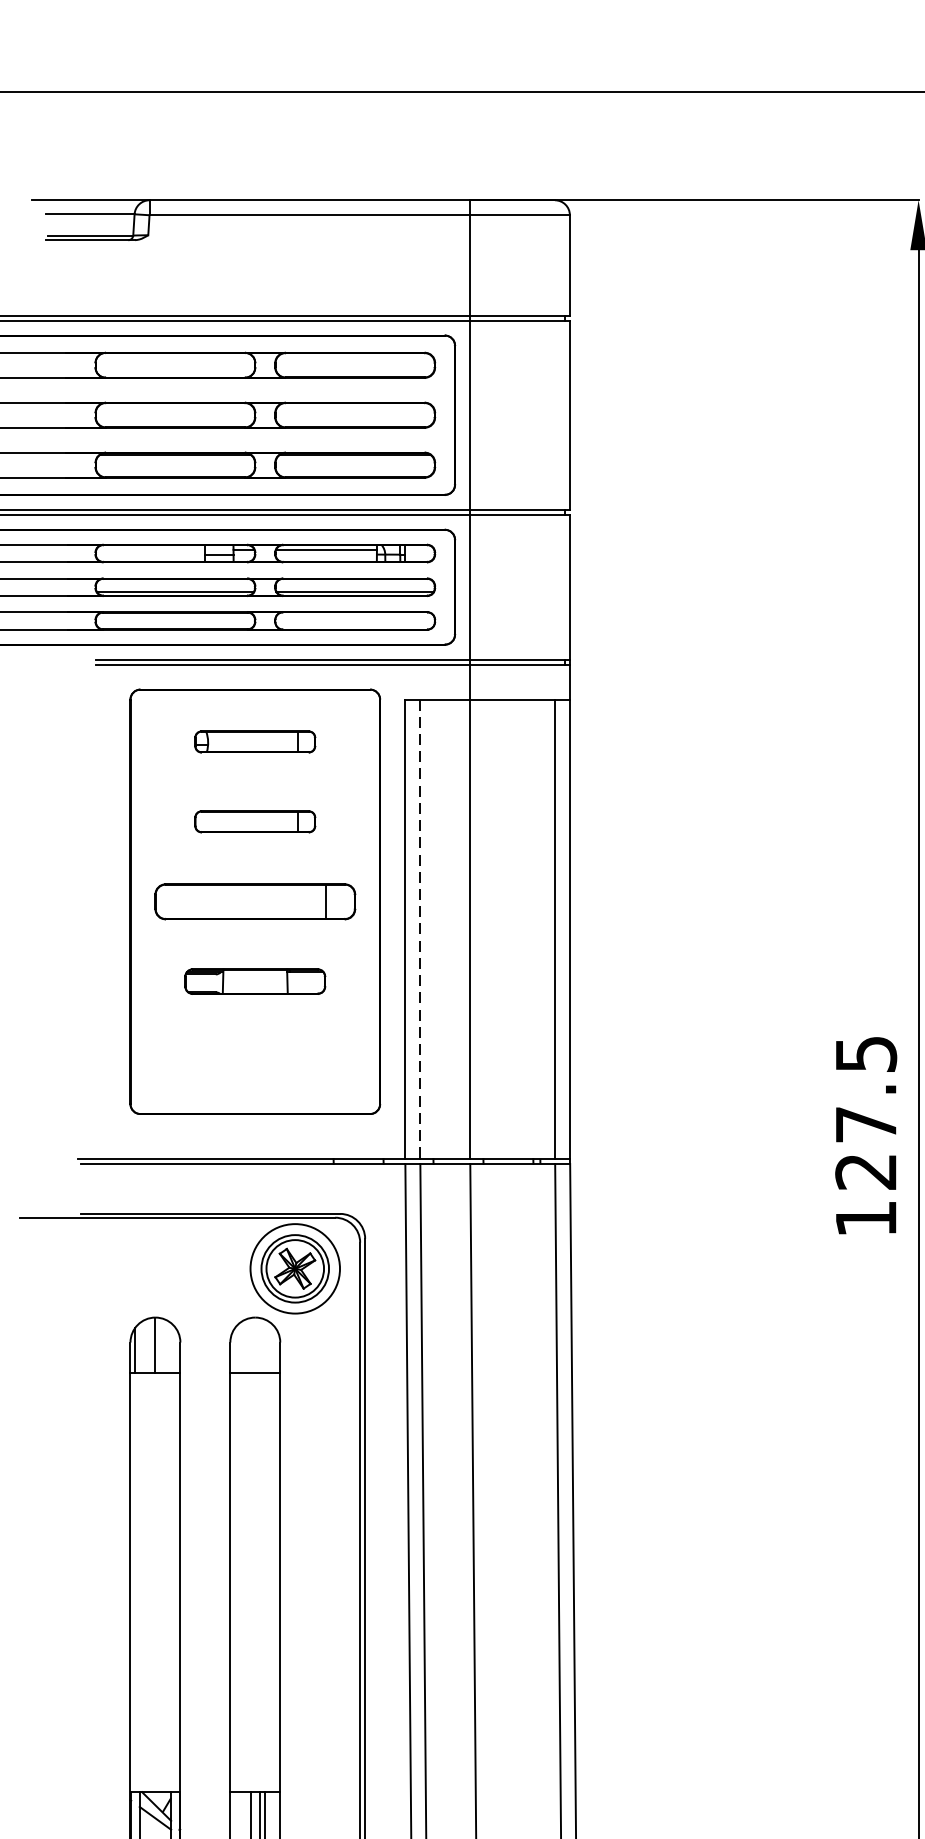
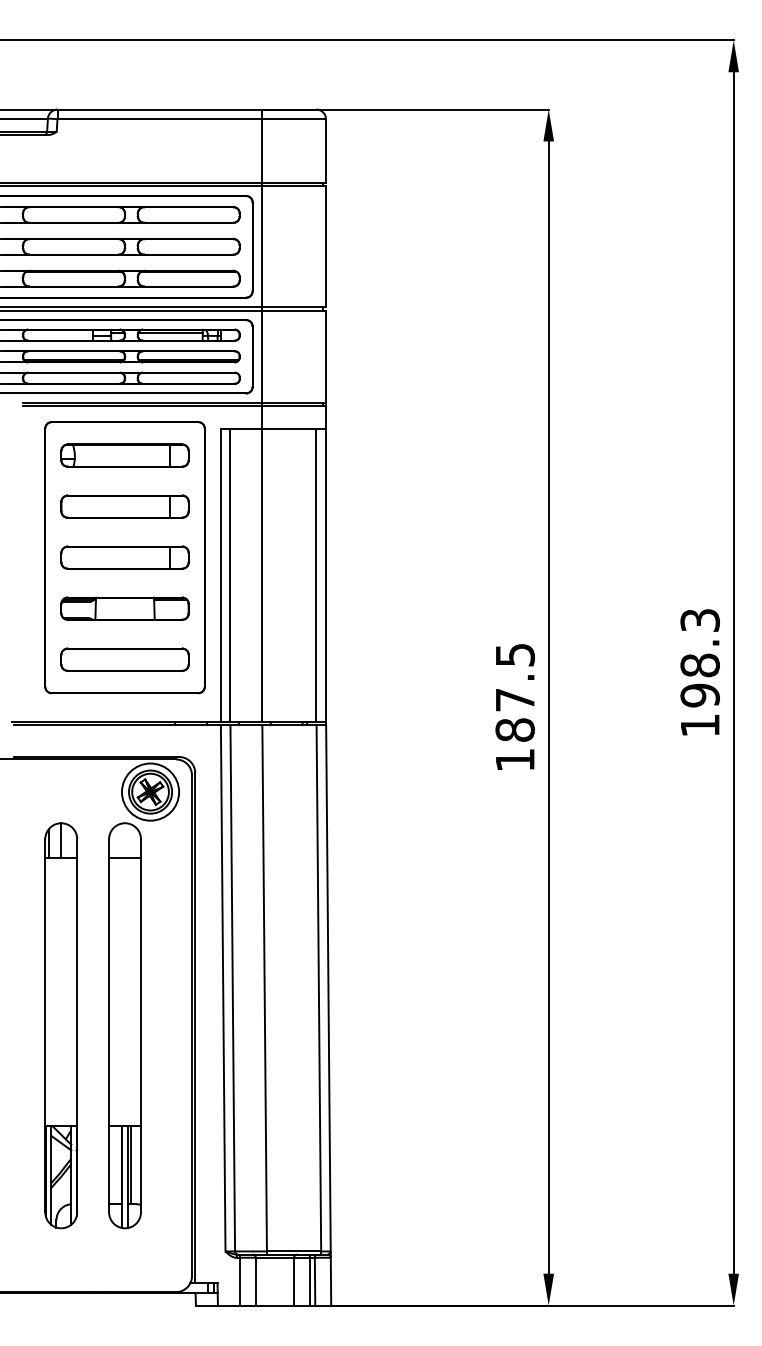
part: (254, 741) -> (124, 455), size x1.67
part: (254, 821) -> (124, 506), size x1.67
line: (420, 929) -> (230, 575), dashed -> solid
part: (254, 981) -> (124, 608), size x1.43
part: (254, 1061) -> (124, 659), added
text: (865, 1170) -> (514, 729), 127.5 -> 187.5

